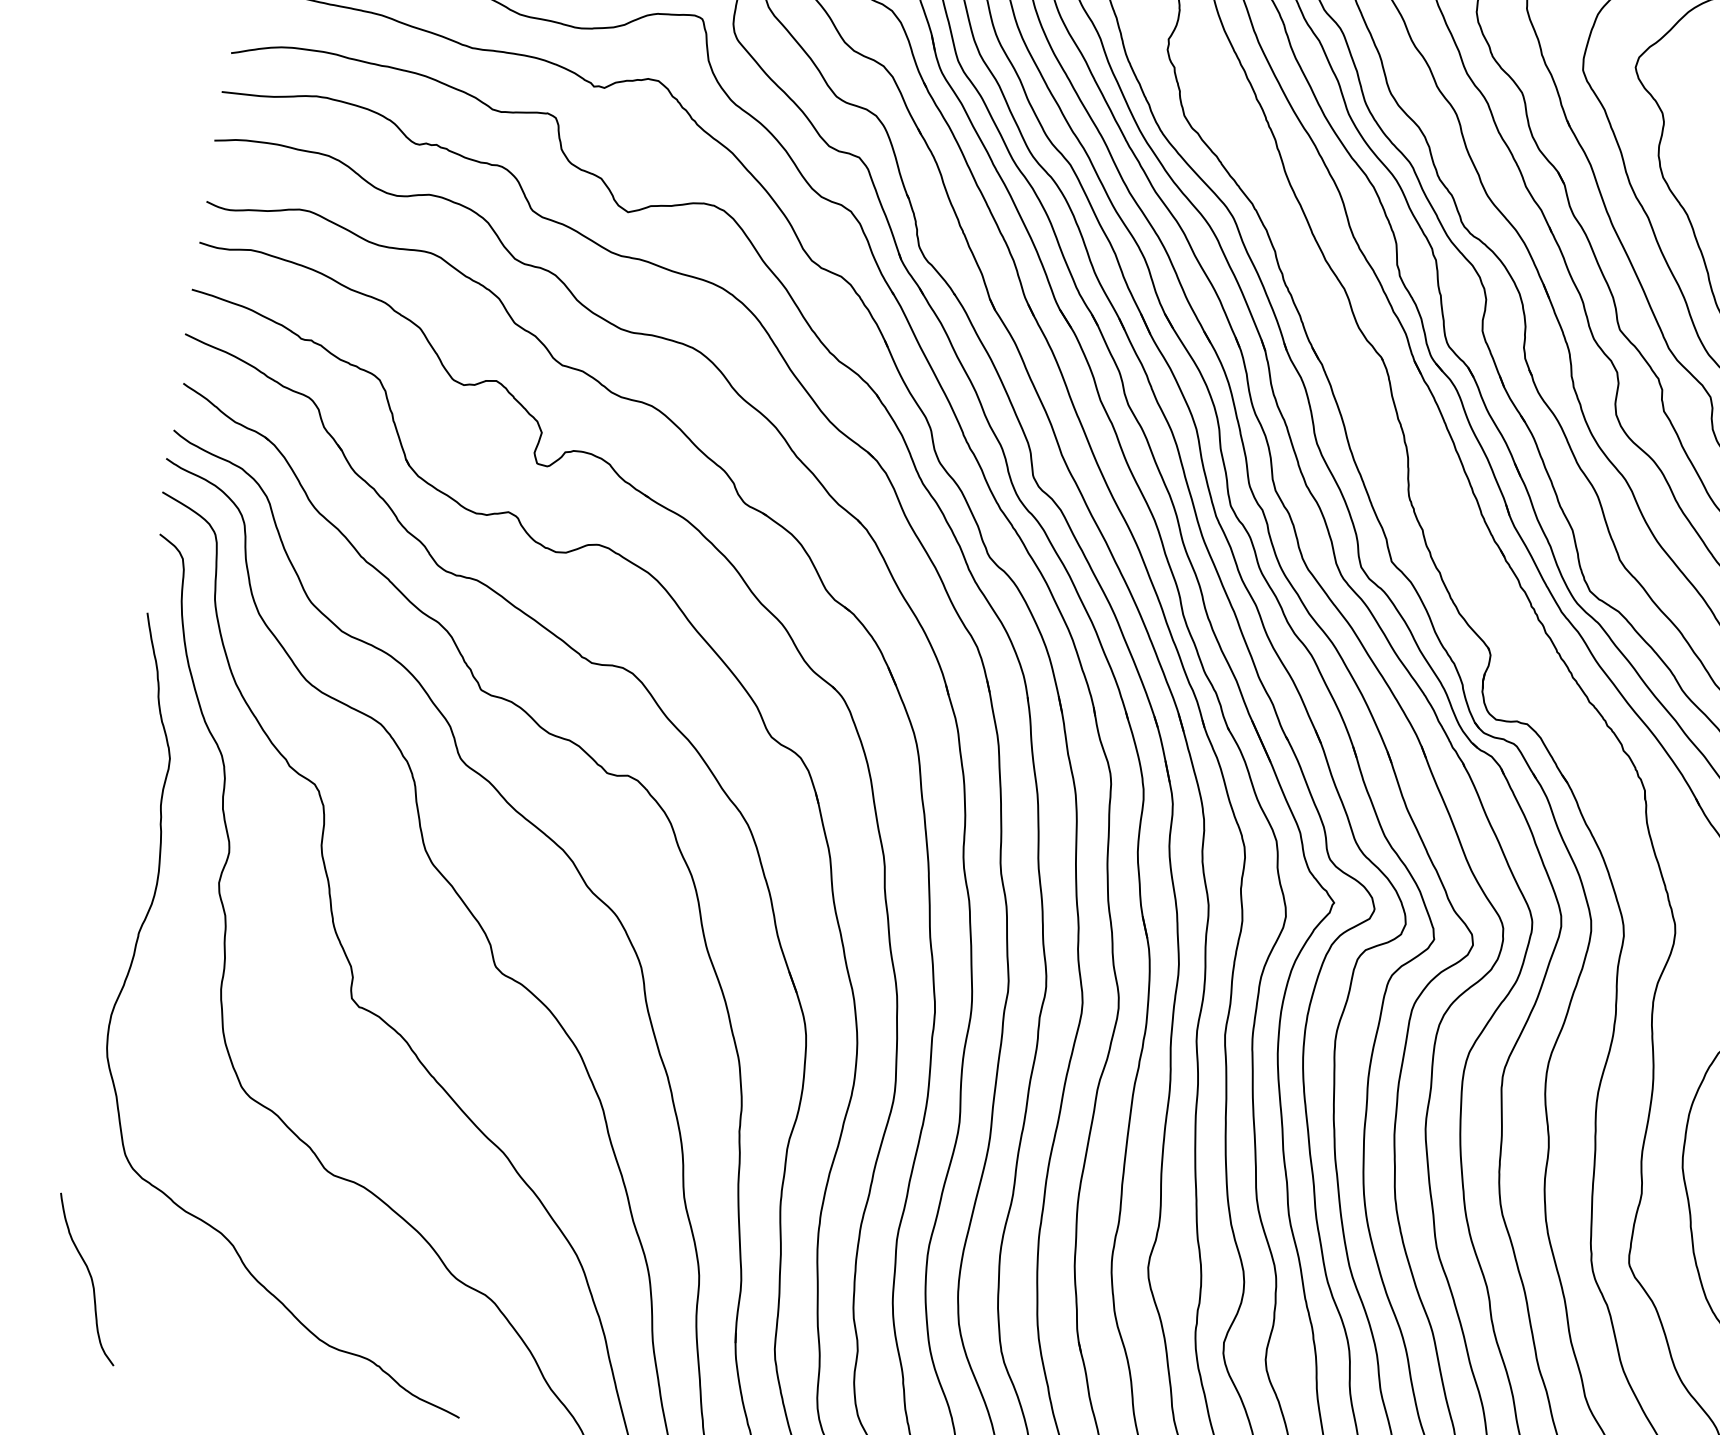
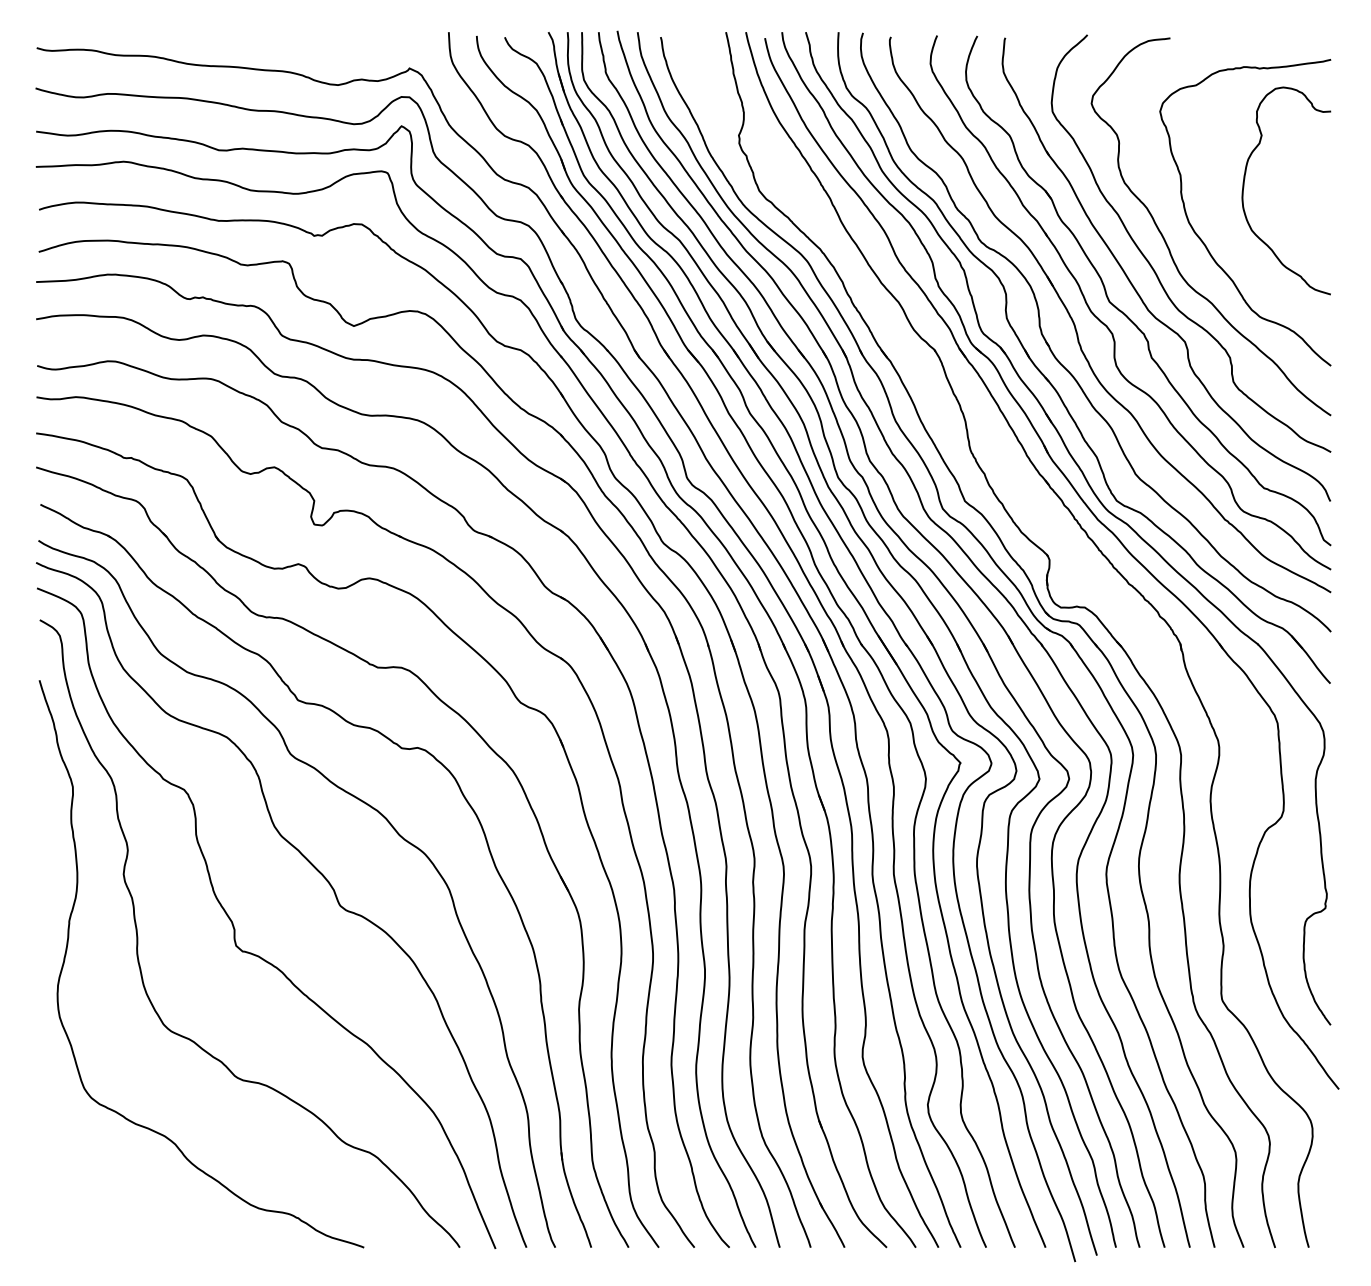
curve: (89, 1277) -> (71, 1184), removed

